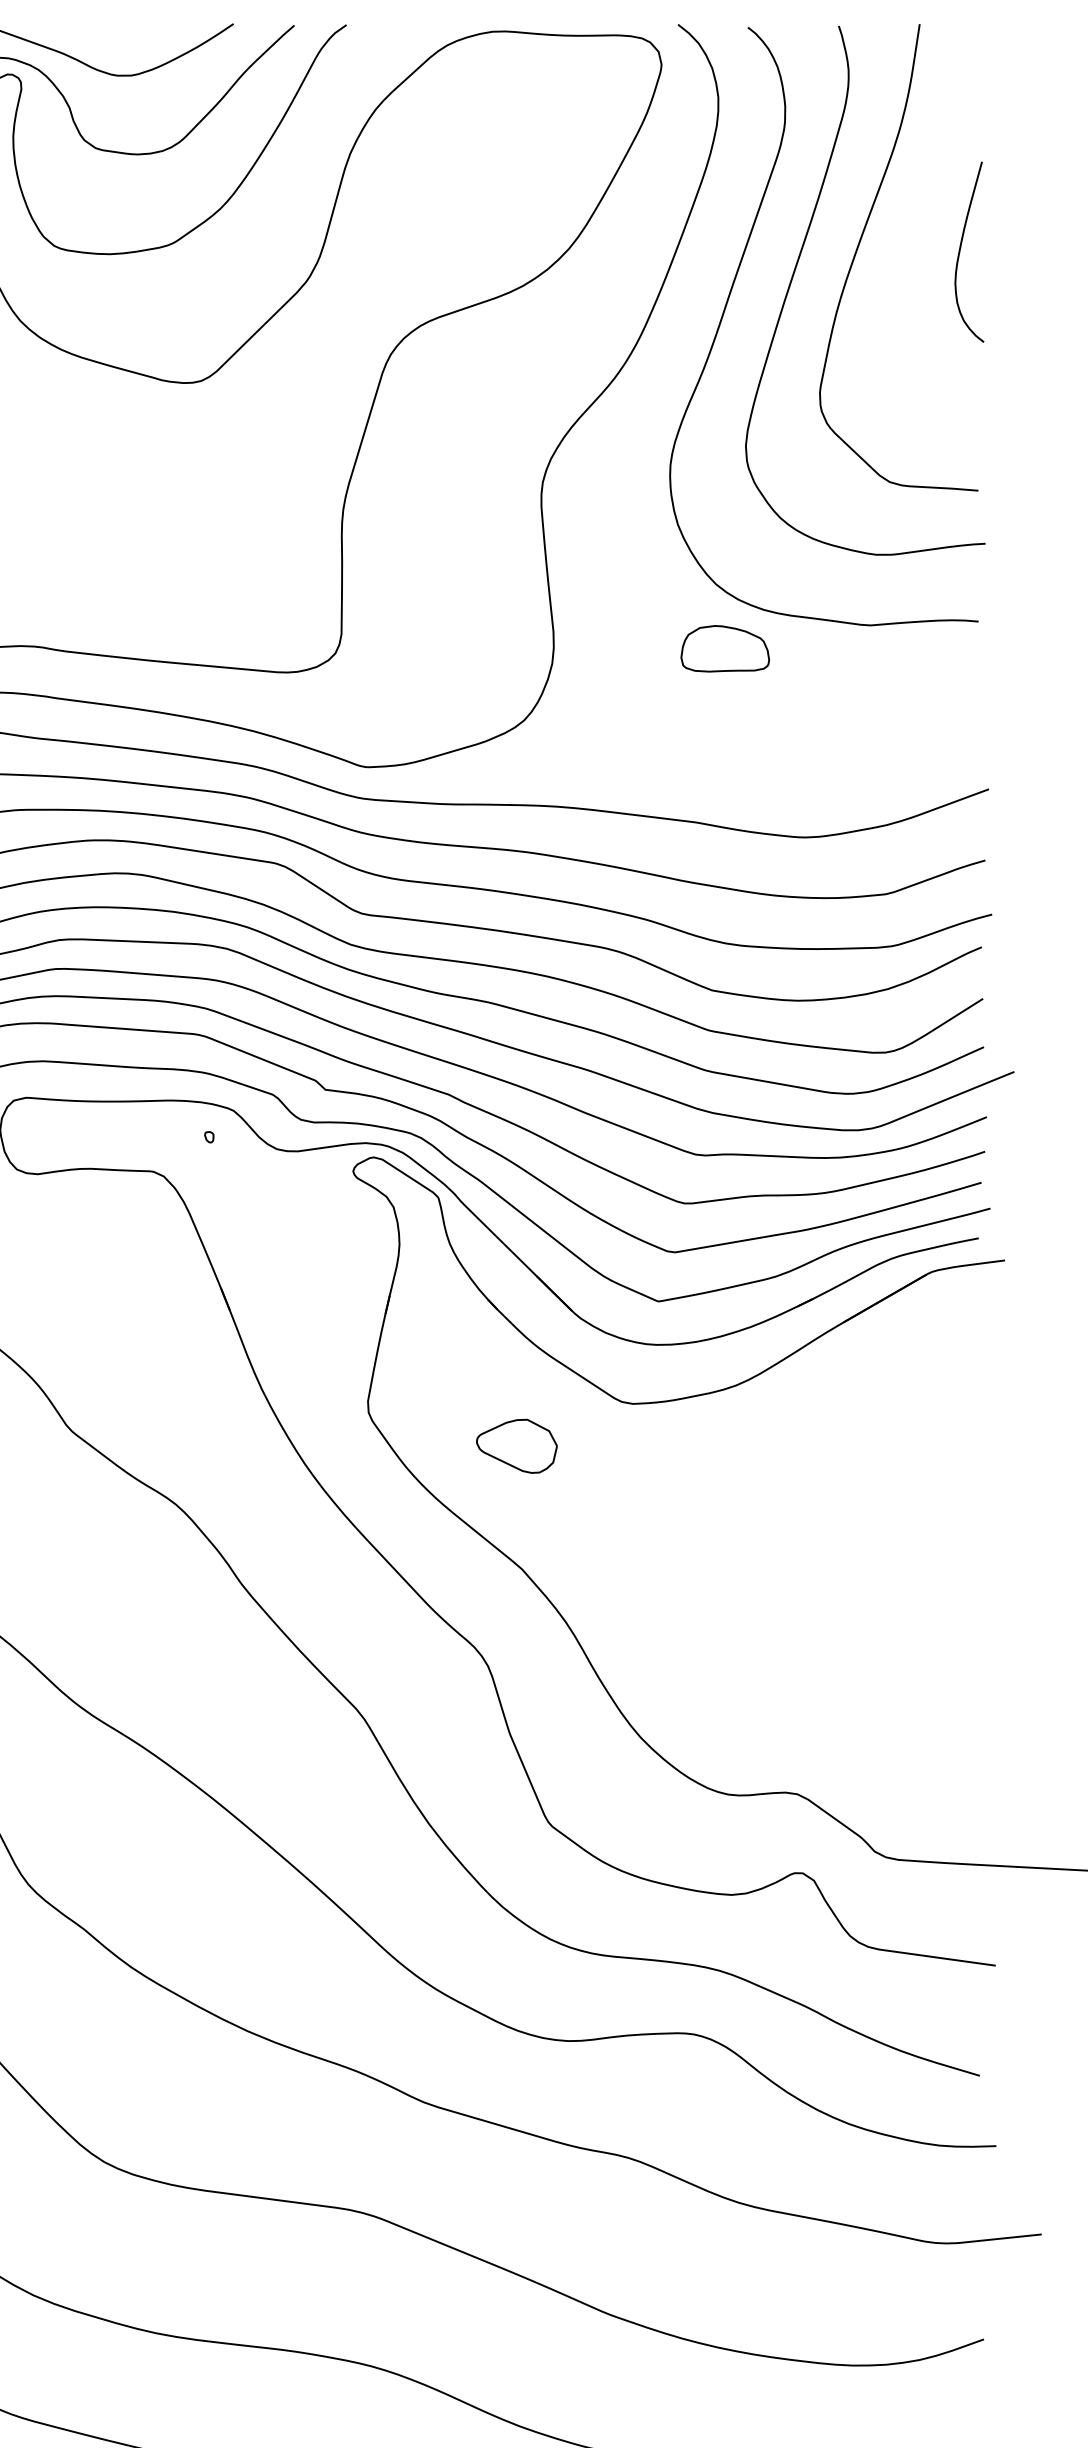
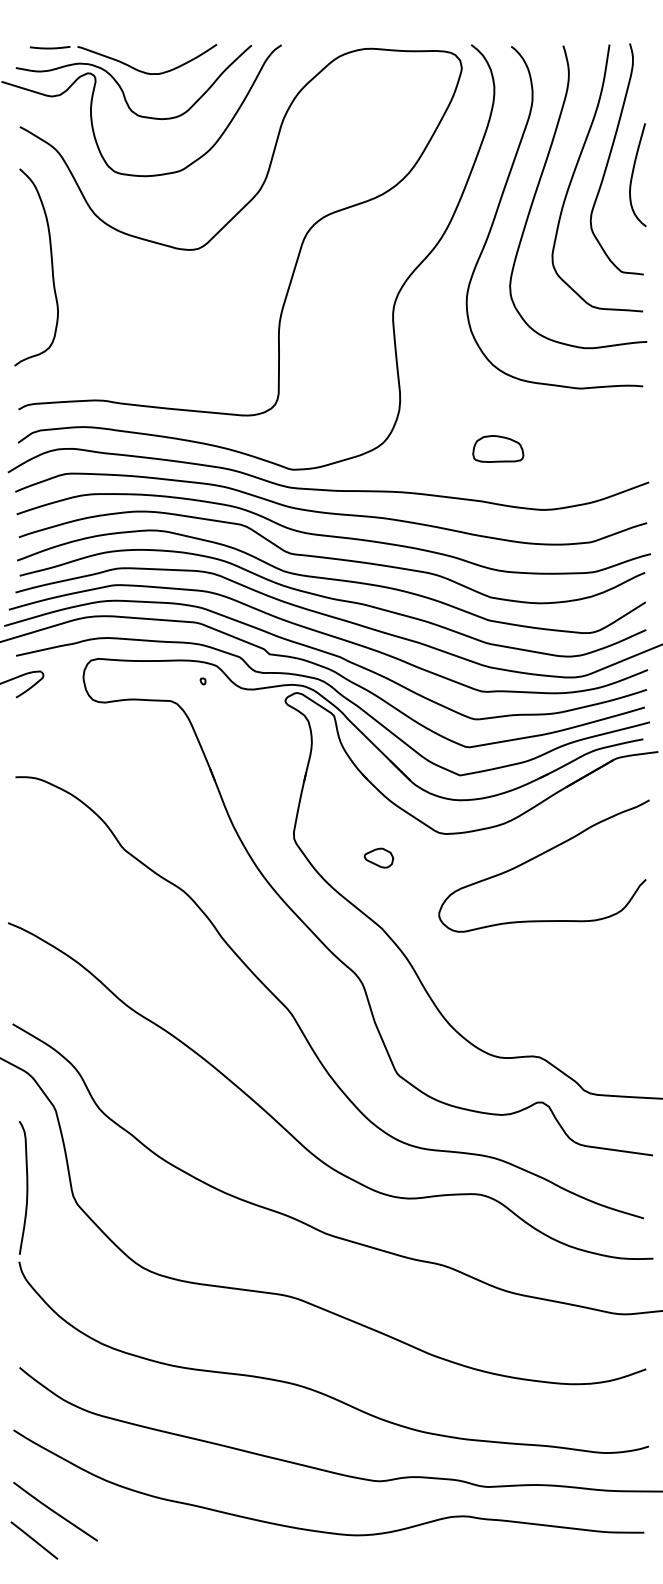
curve: (921, 221) -> (610, 157), added
part: (725, 647) -> (498, 448), moved
curve: (797, 1443) -> (539, 856), added
part: (515, 1444) -> (378, 857), size x0.62

